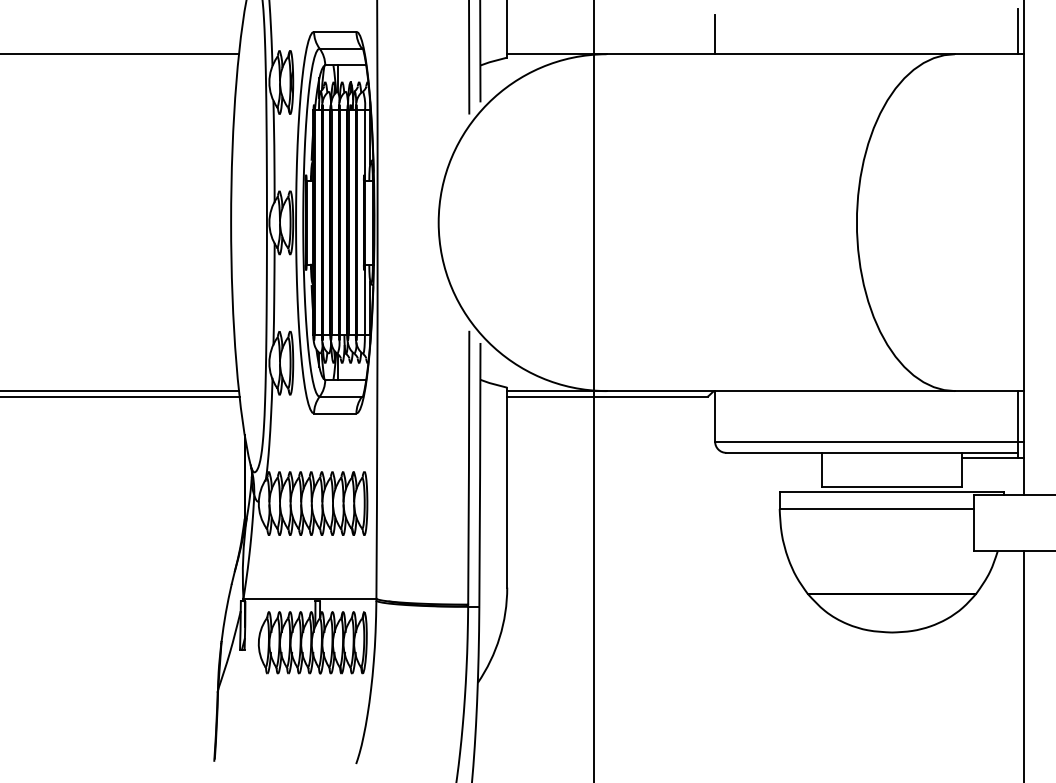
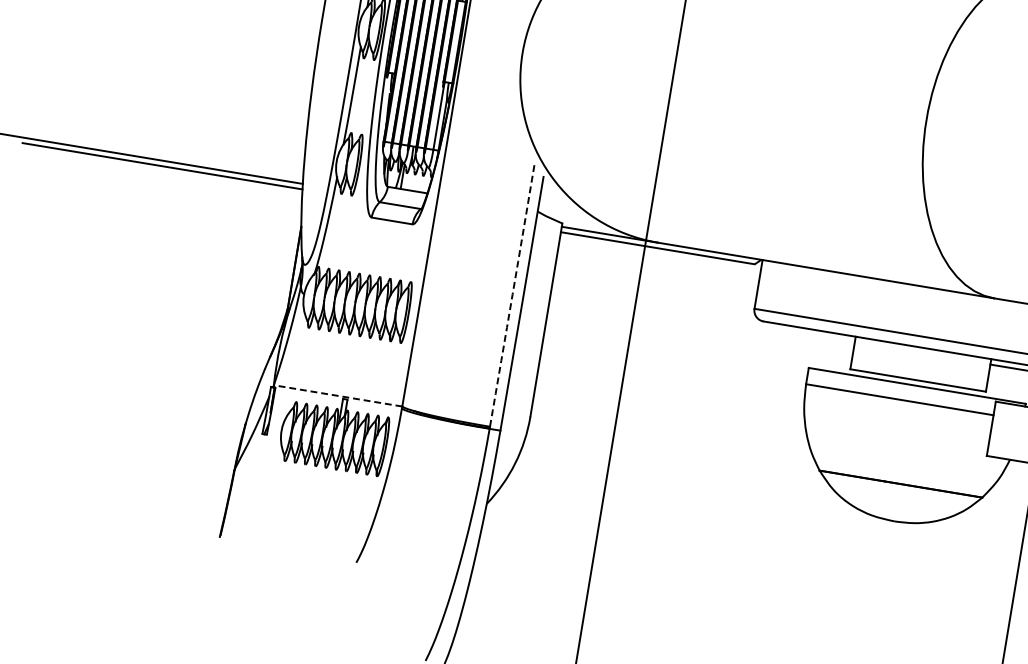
arc: (468, 467) -> (512, 294), solid -> dashed
line: (309, 598) -> (337, 395), solid -> dashed

